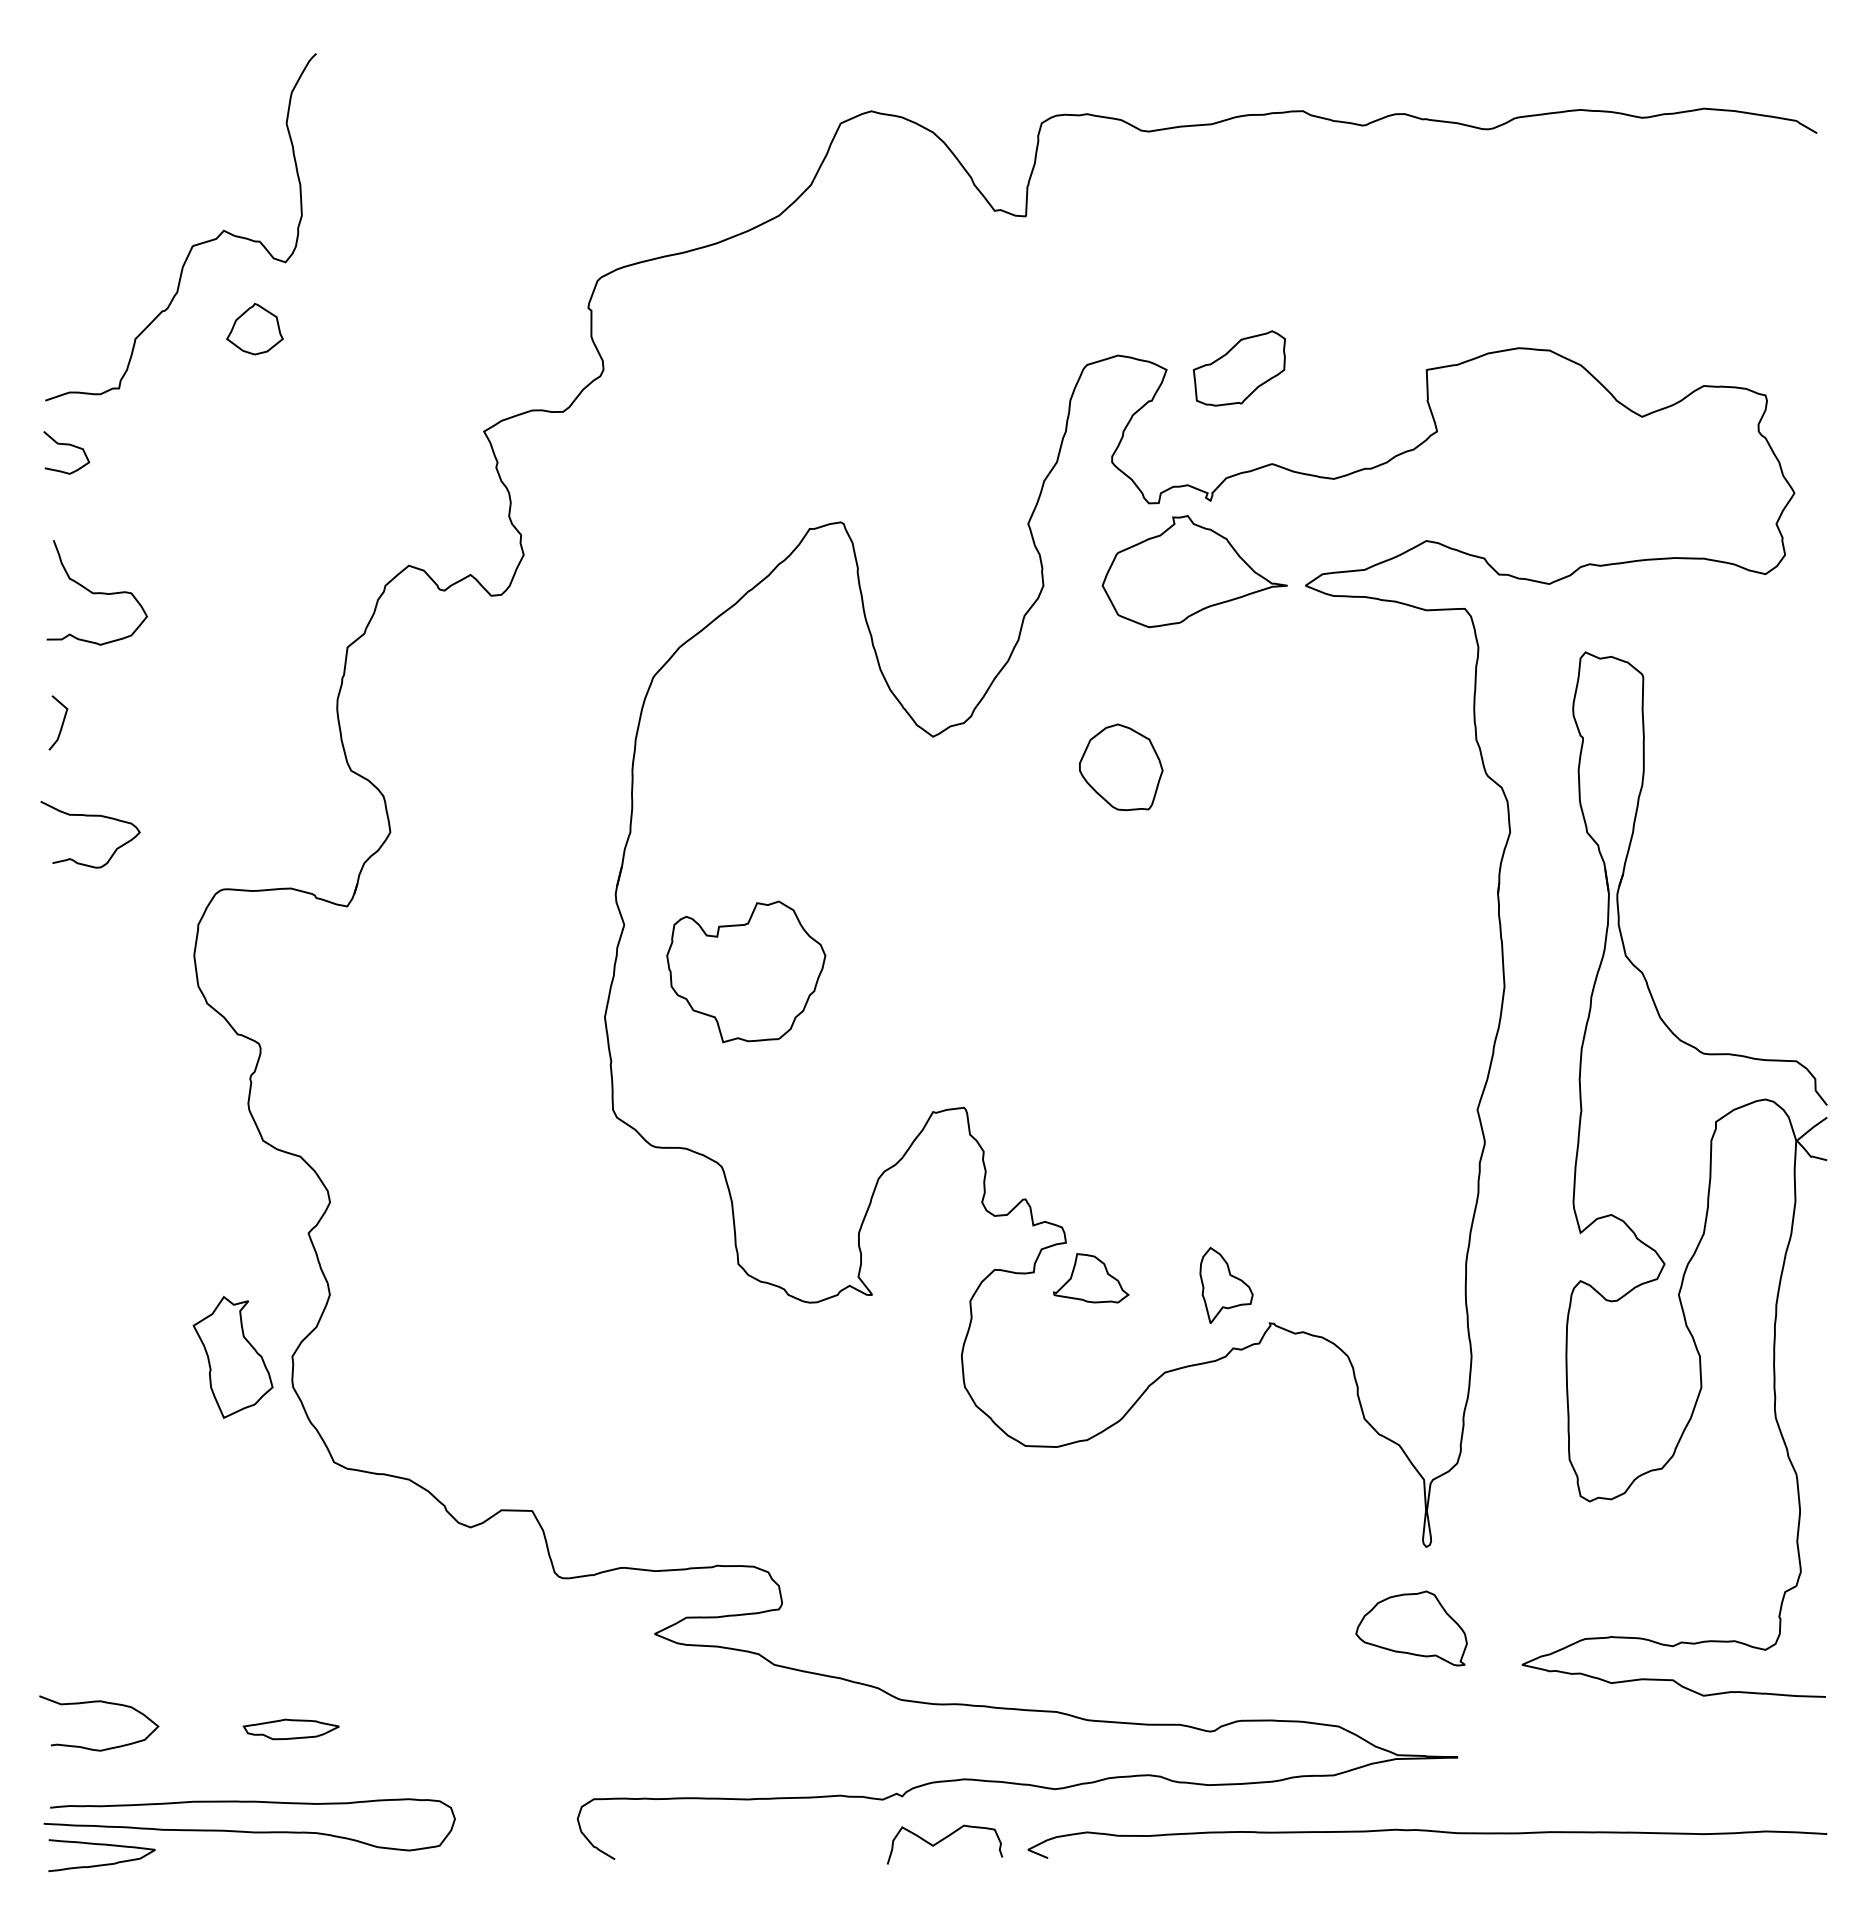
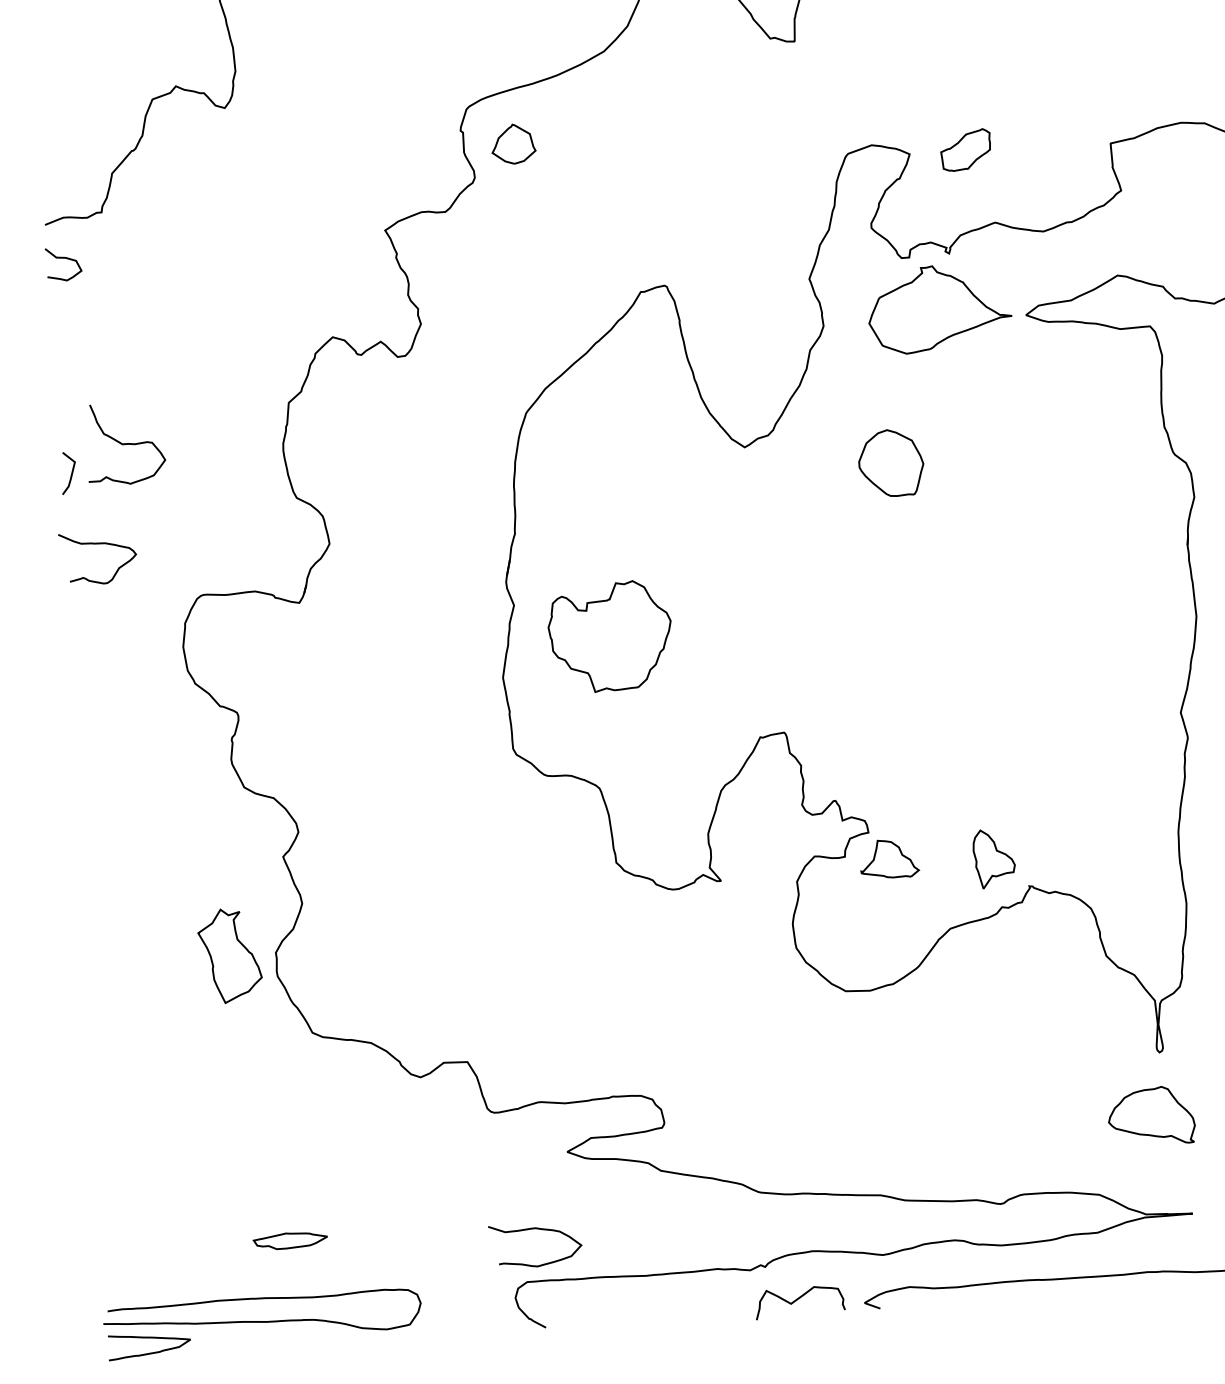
part: (254, 328) -> (513, 143), moved
part: (1238, 368) -> (965, 150), size x0.7
curve: (96, 592) -> (125, 443), moved
curve: (105, 1703) -> (539, 1229), moved

